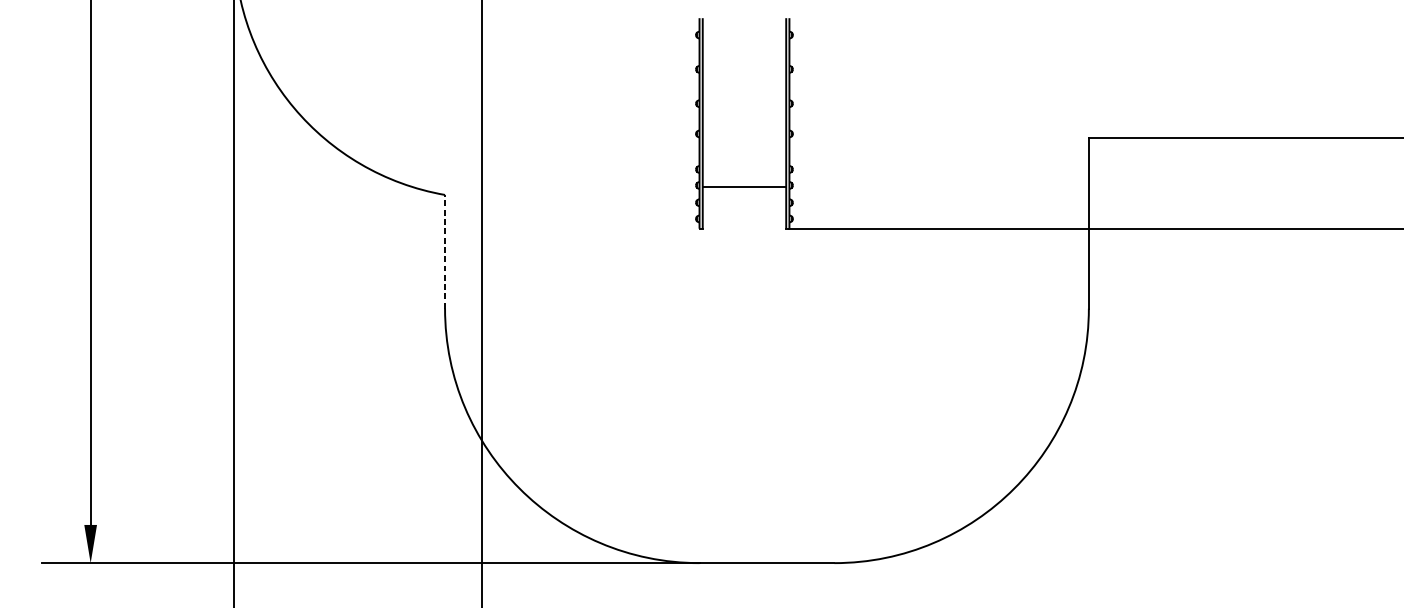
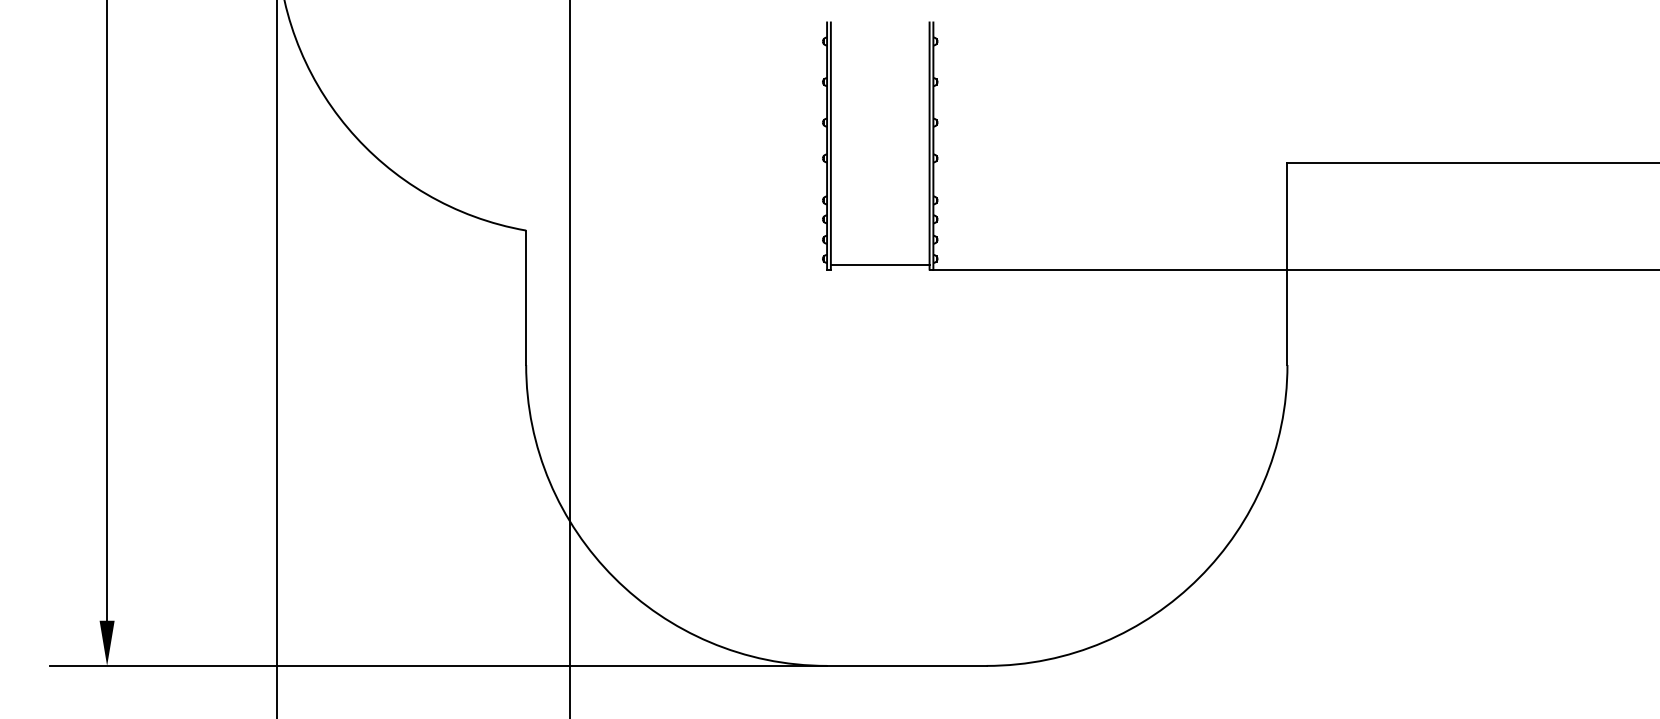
line: (743, 186) -> (879, 264), moved
line: (445, 251) -> (526, 297), dashed -> solid

